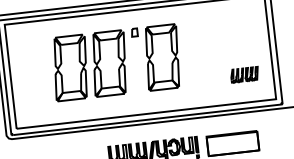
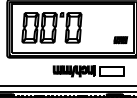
part: (115, 62) -> (51, 27), moved

